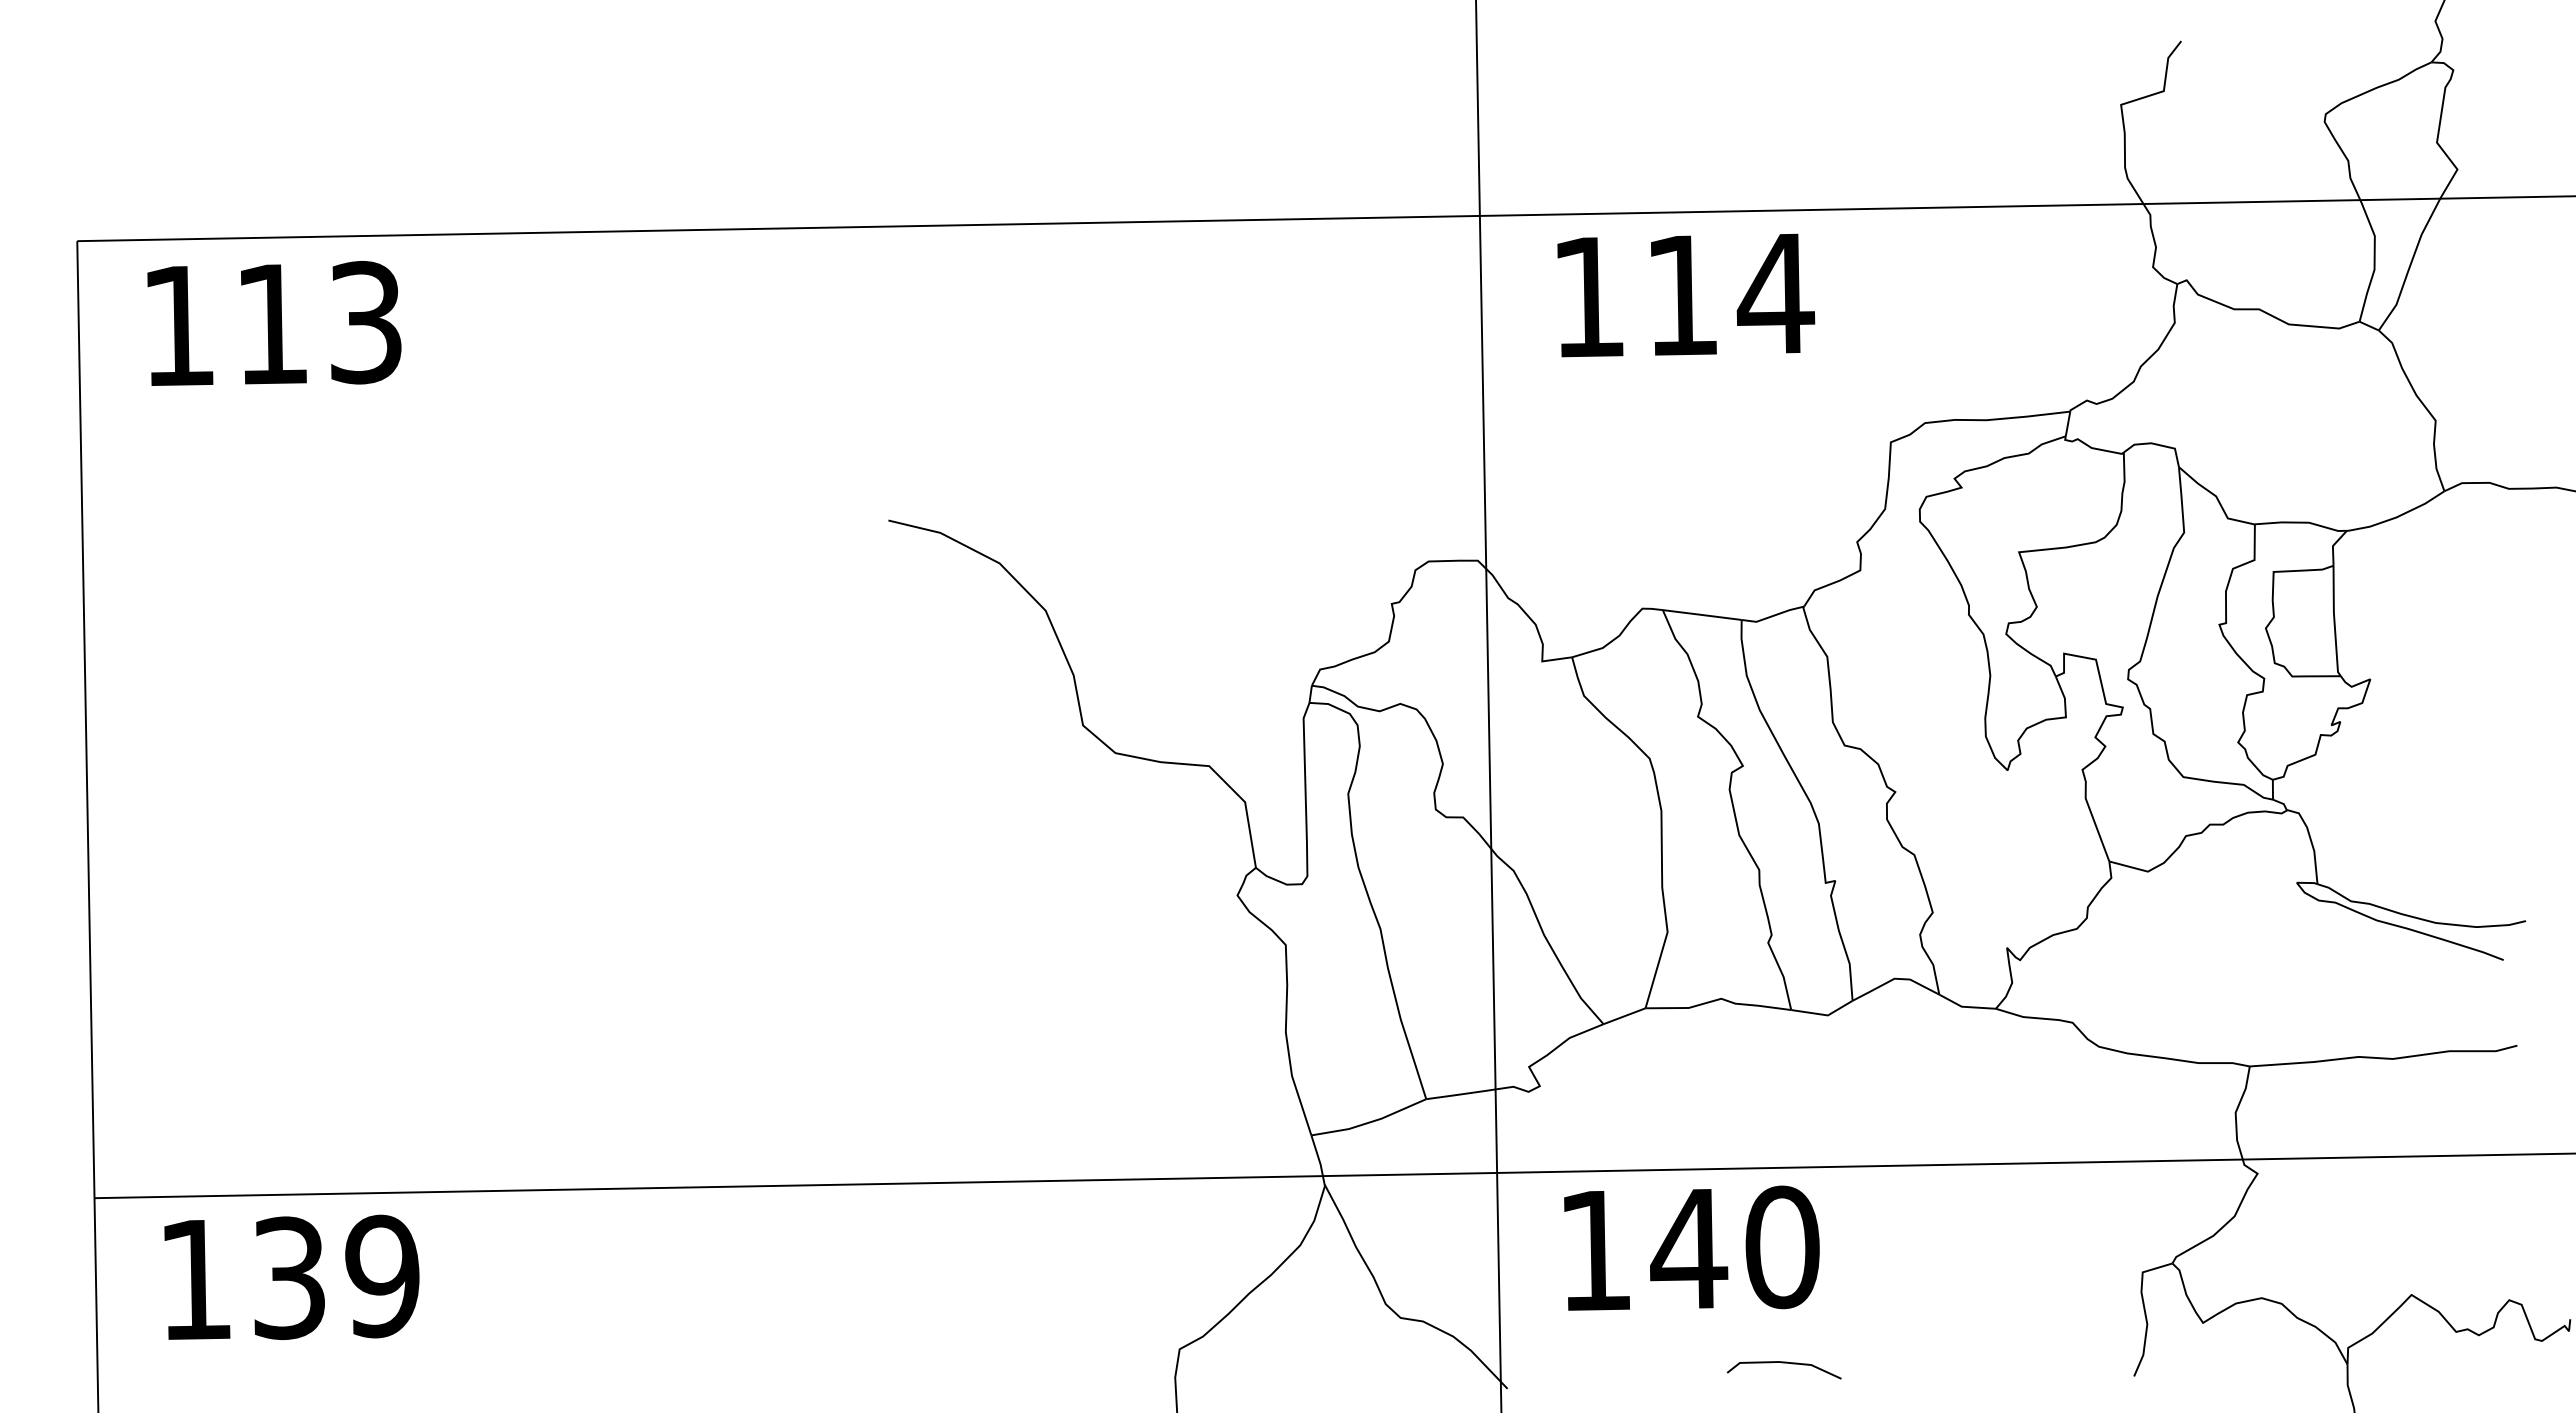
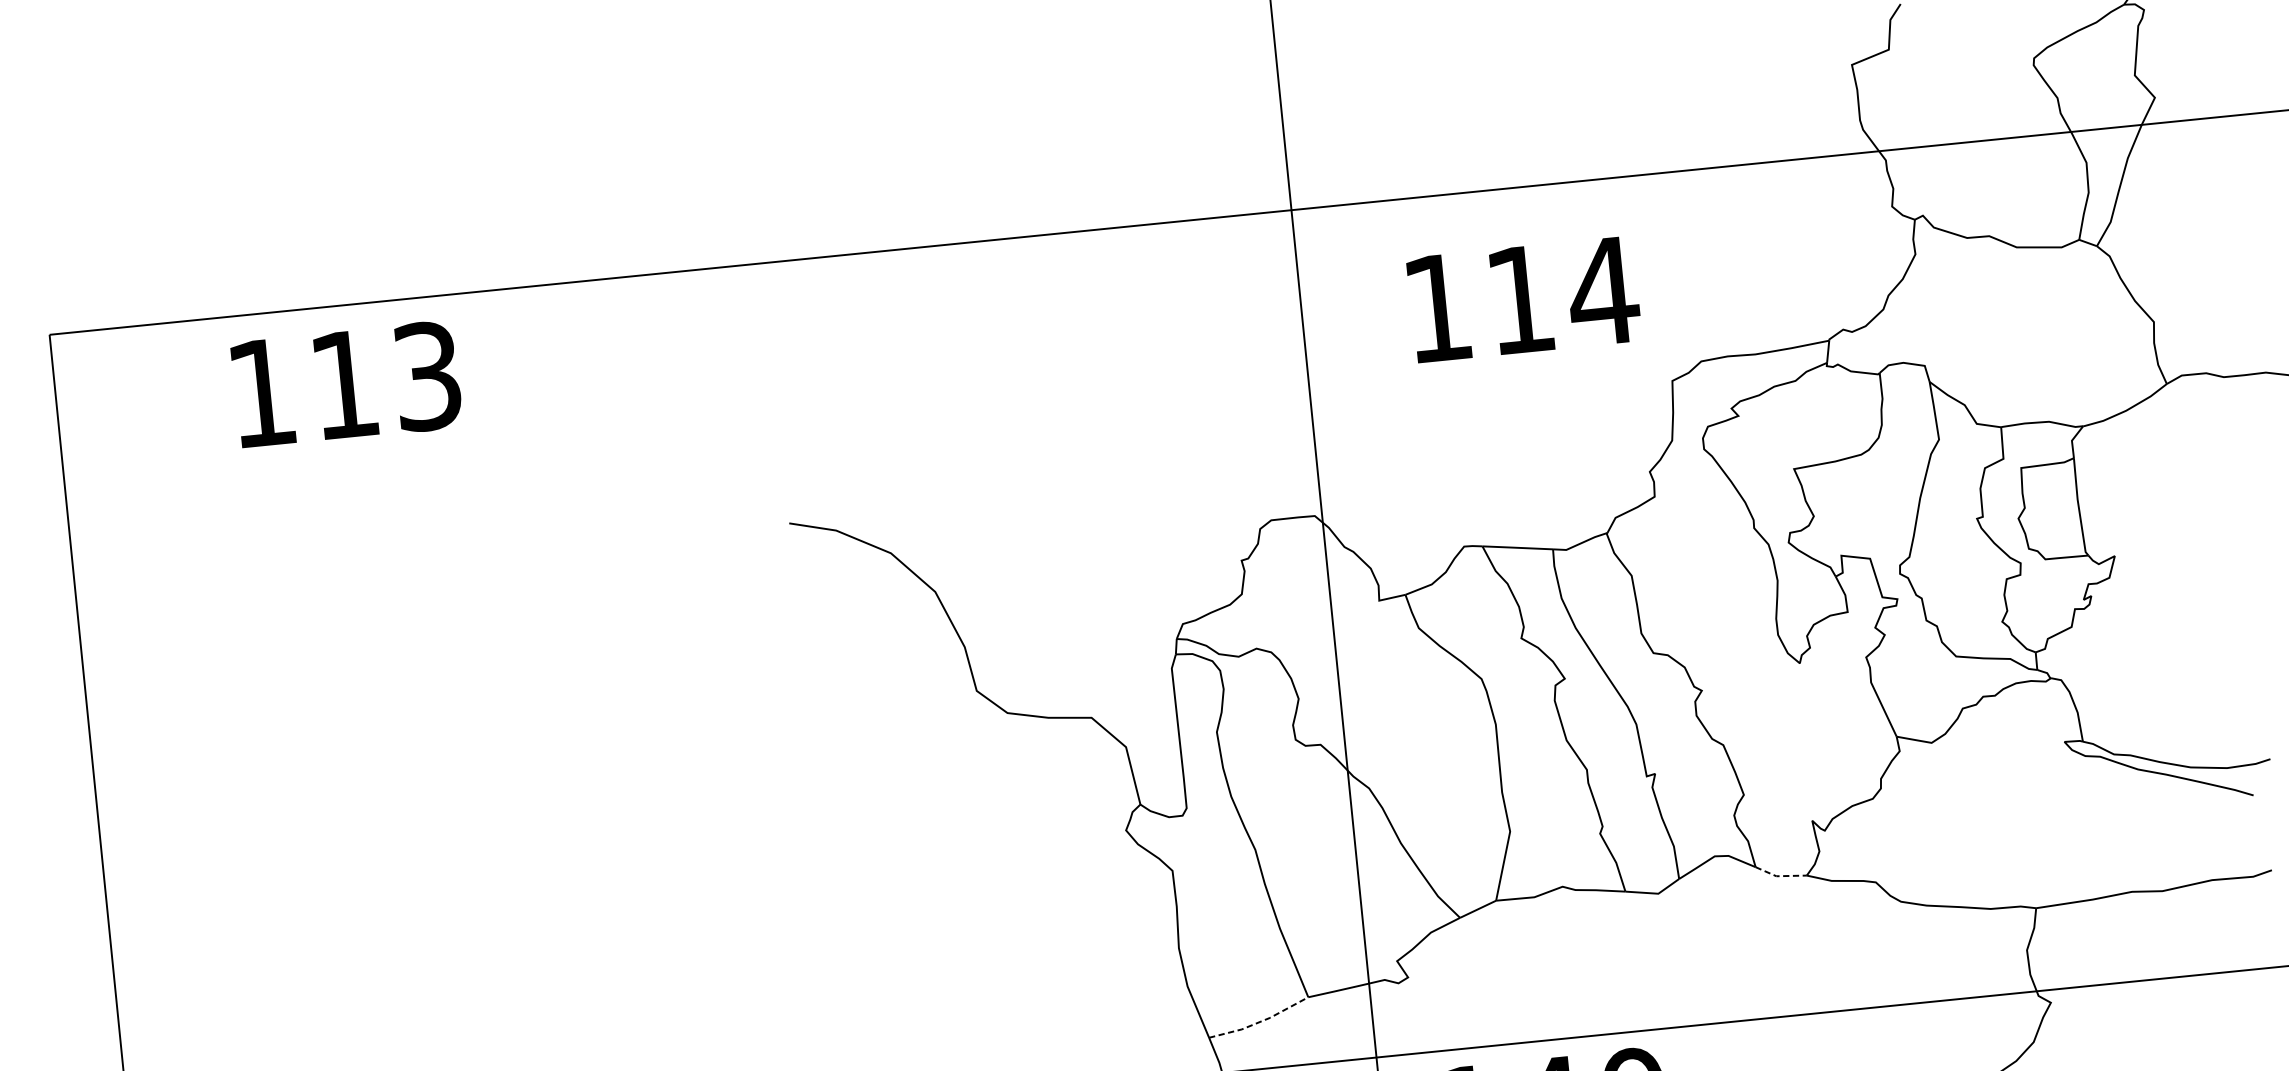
text: (1686, 295) -> (1524, 299), moved
text: (274, 323) -> (346, 383), moved
line: (1965, 1006) -> (1779, 875), solid -> dashed
line: (1370, 1122) -> (1260, 1022), solid -> dashed

